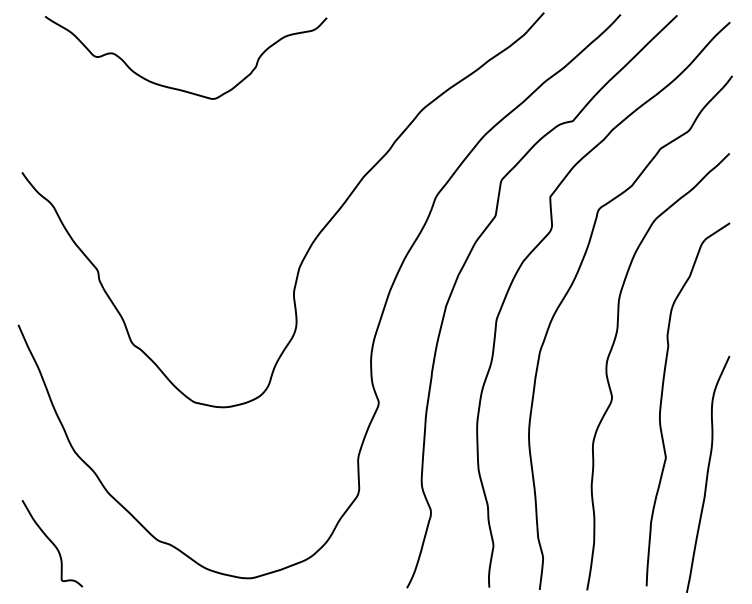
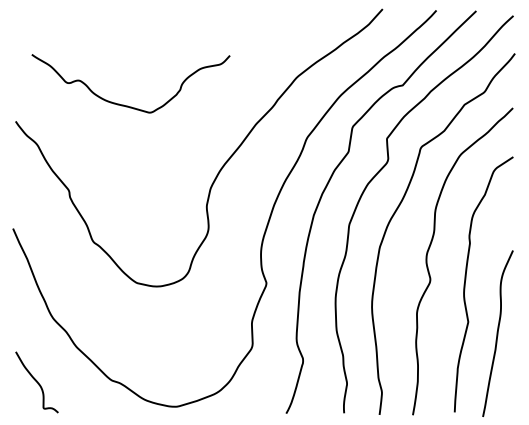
curve: (178, 88) -> (125, 105), moved

